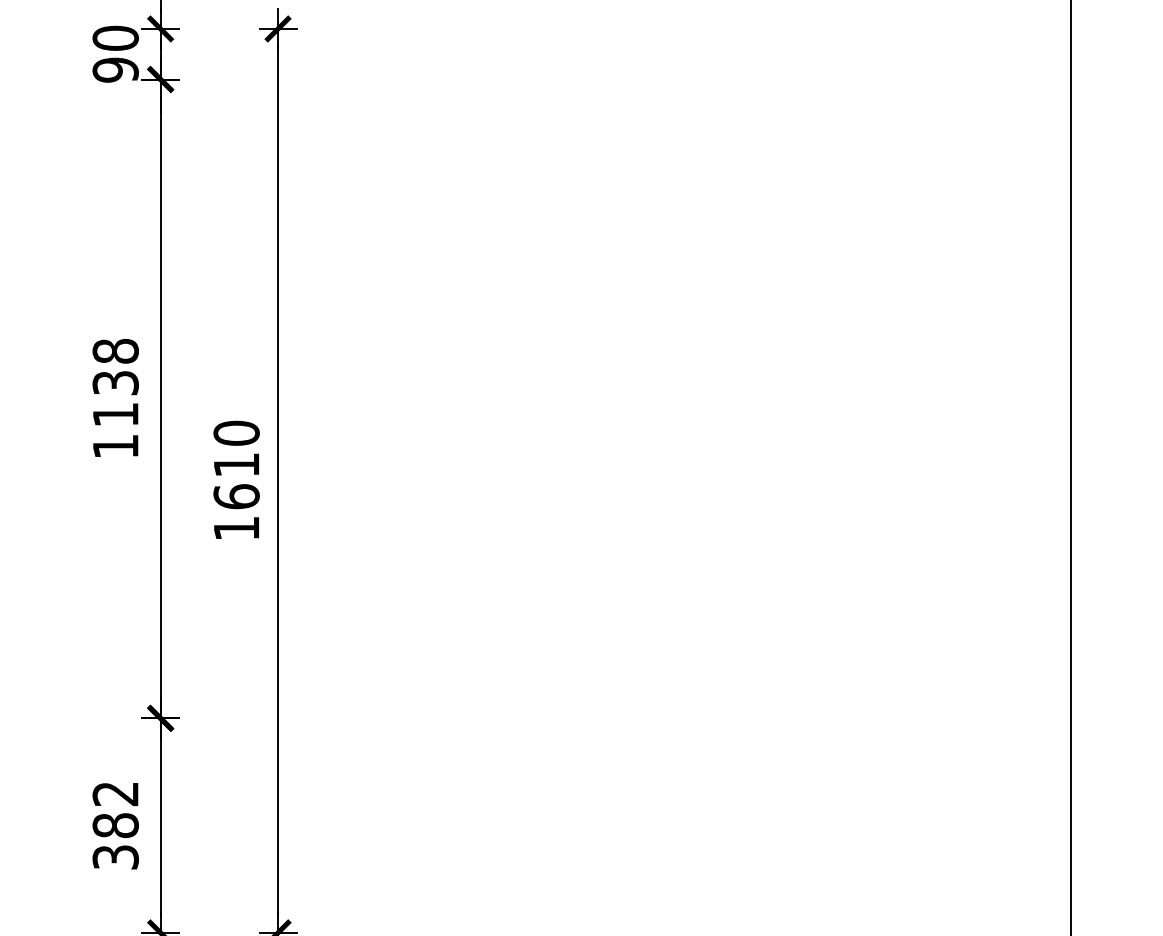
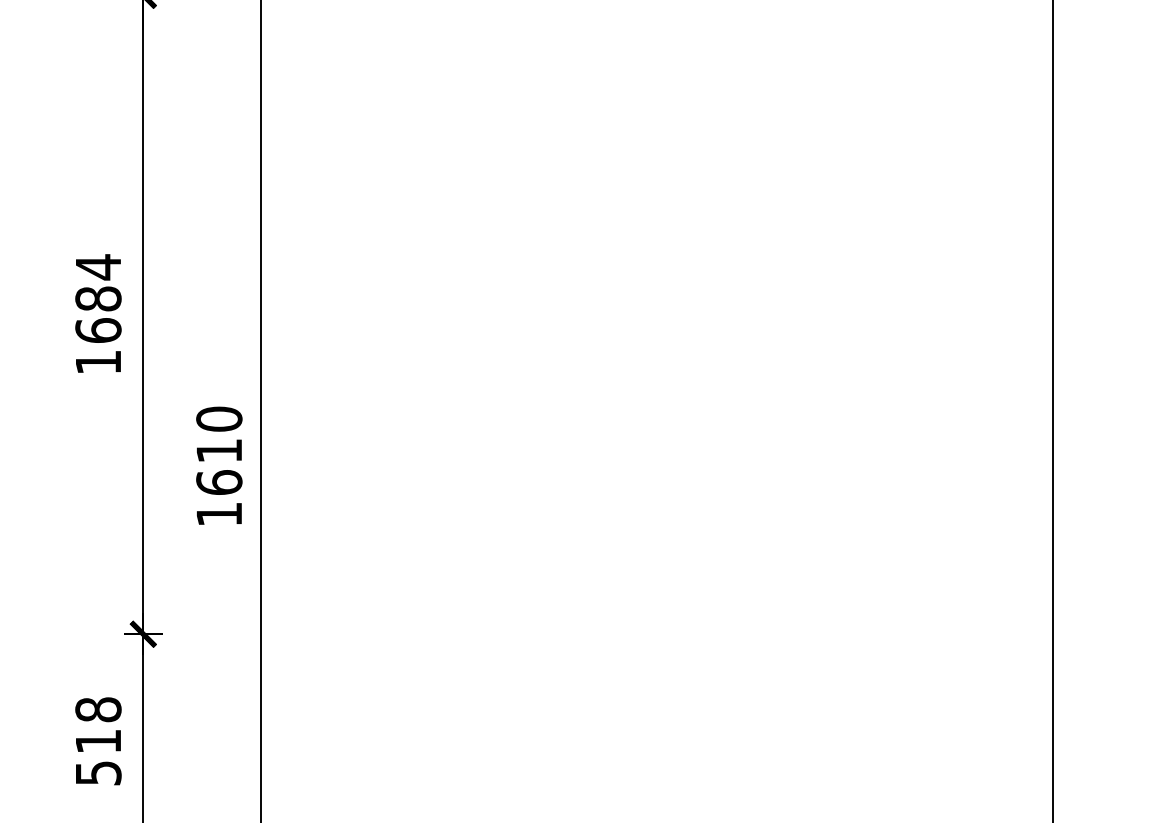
text: (115, 382) -> (98, 298), 1138 -> 1684
text: (236, 479) -> (219, 465), moved
text: (115, 824) -> (98, 740), 382 -> 518

